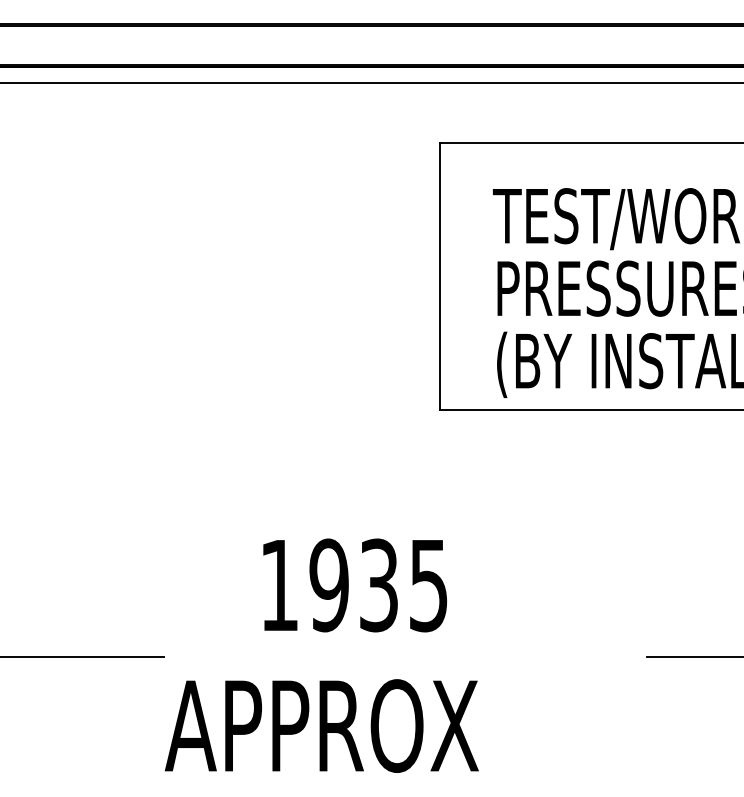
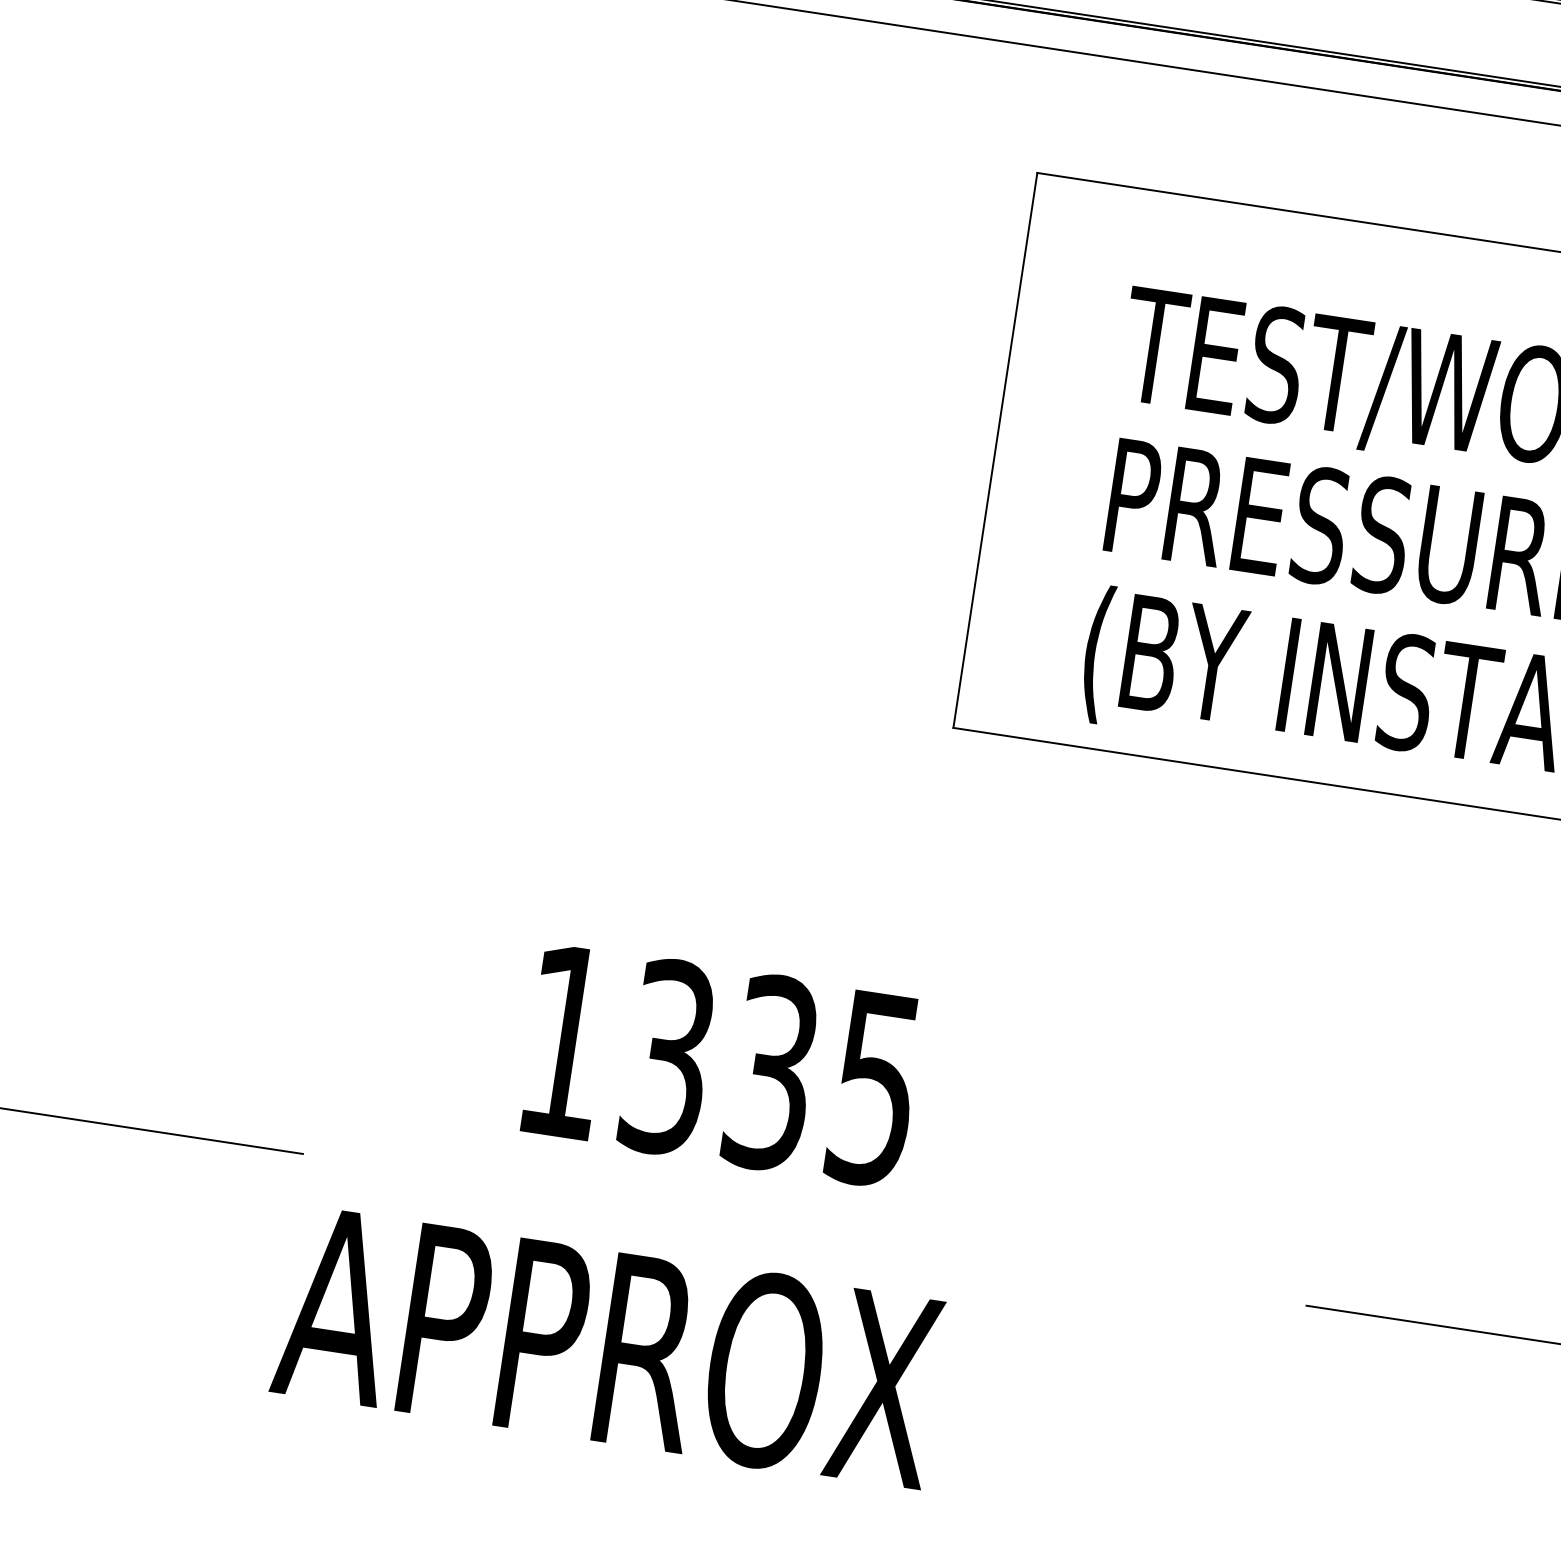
text: (328, 585) -> (666, 1057), 1935 -> 1335

